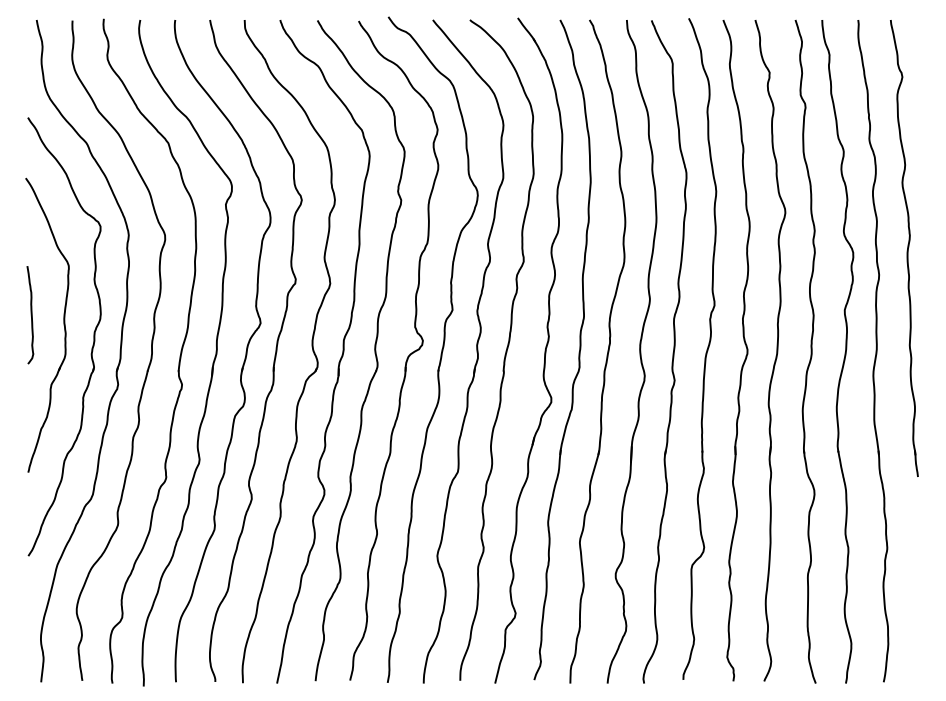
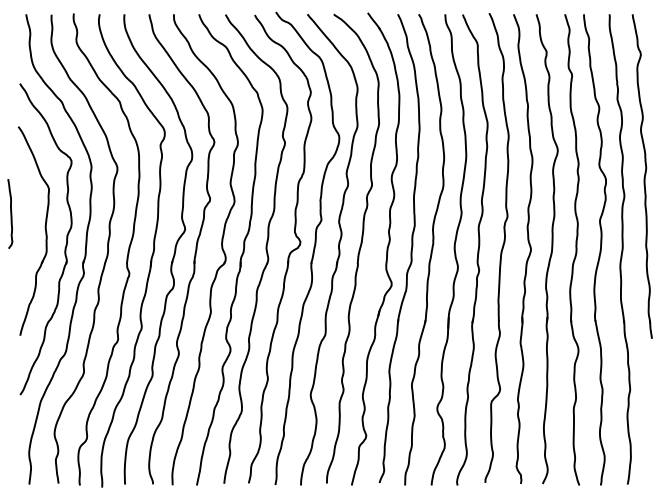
curve: (30, 315) -> (10, 214), moved

